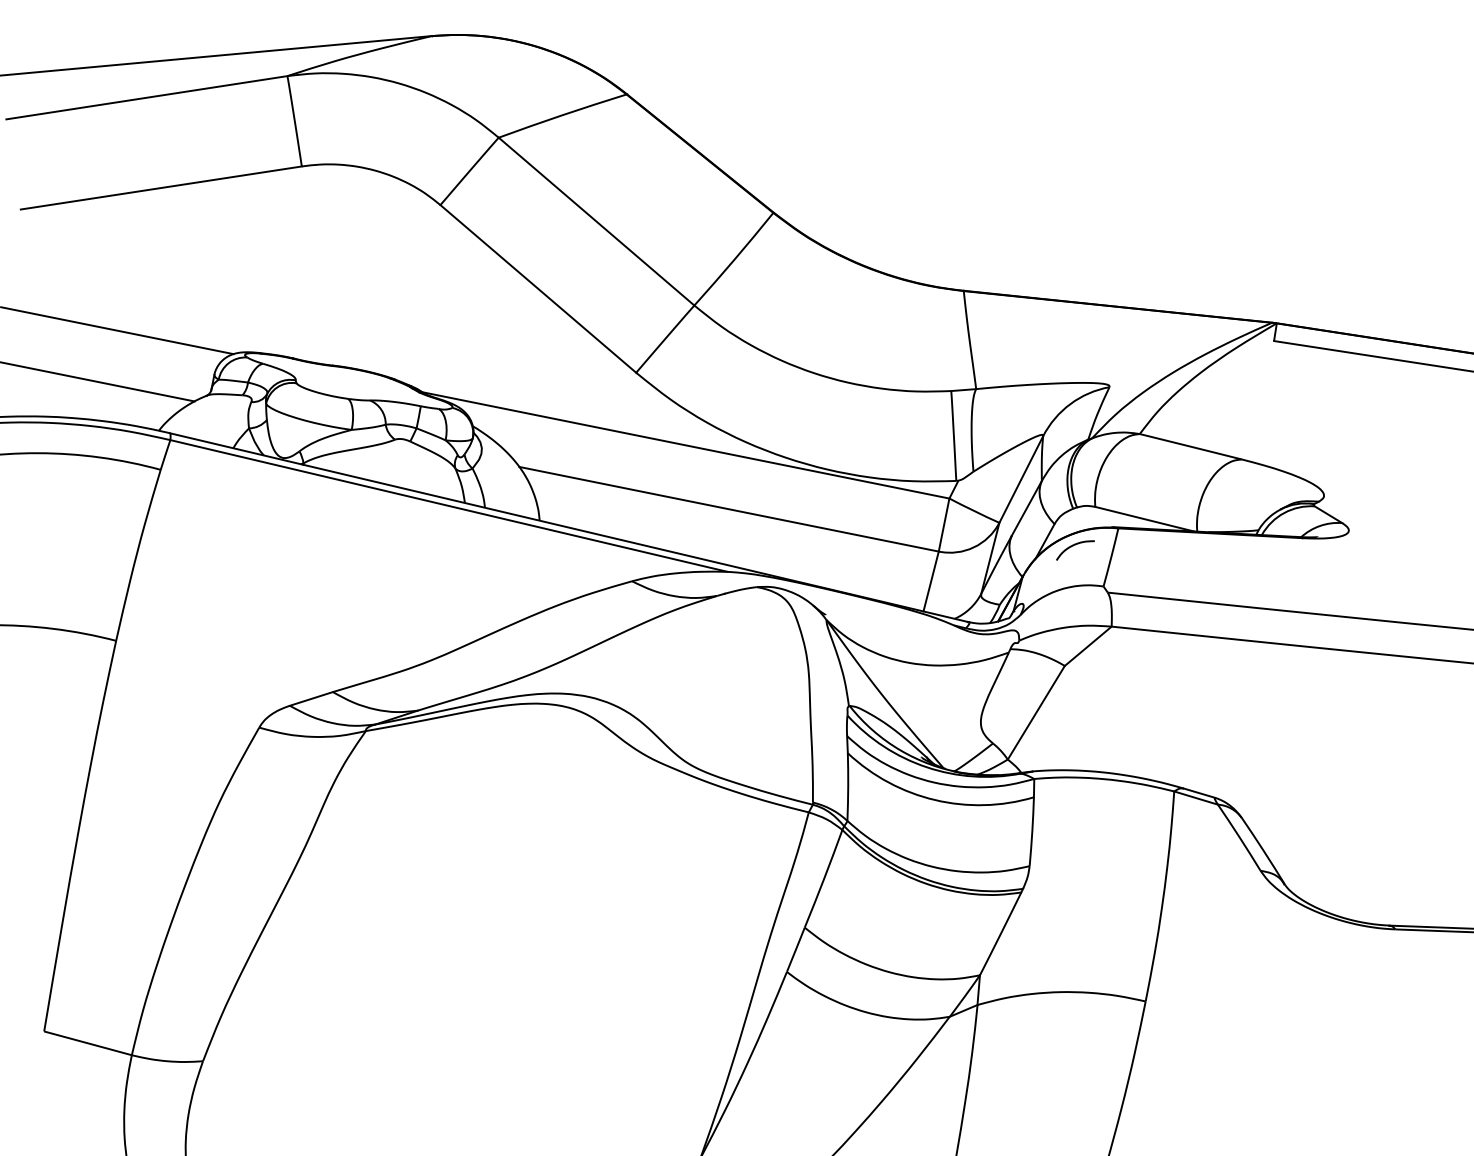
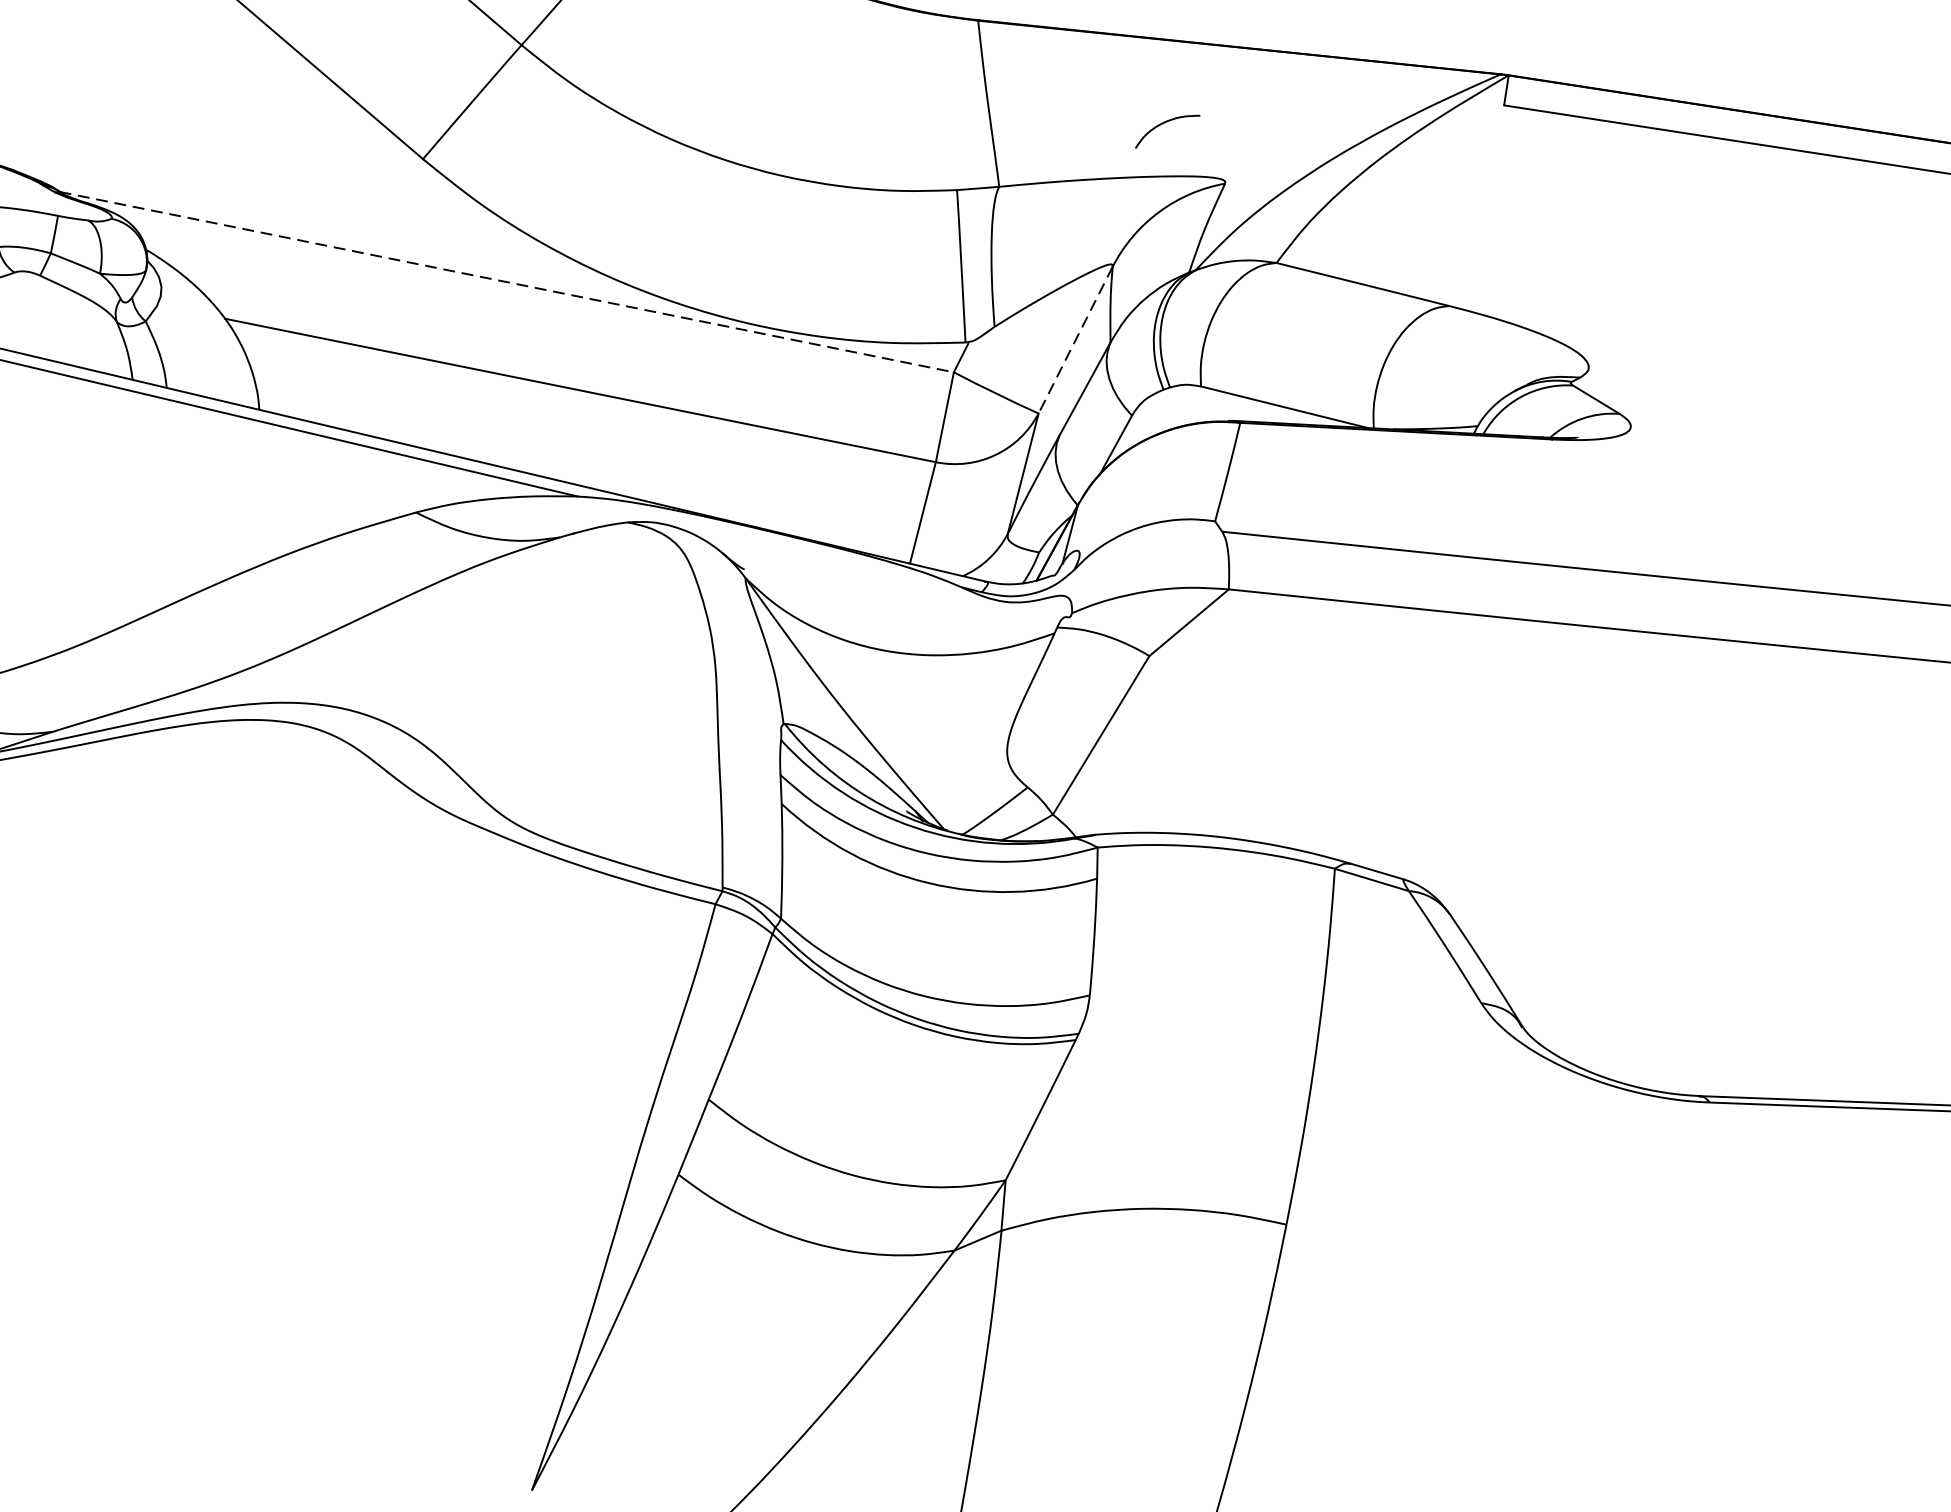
line: (686, 445) -> (508, 282), solid -> dashed
line: (1021, 480) -> (1076, 341), solid -> dashed
curve: (1073, 546) -> (1164, 124), moved

